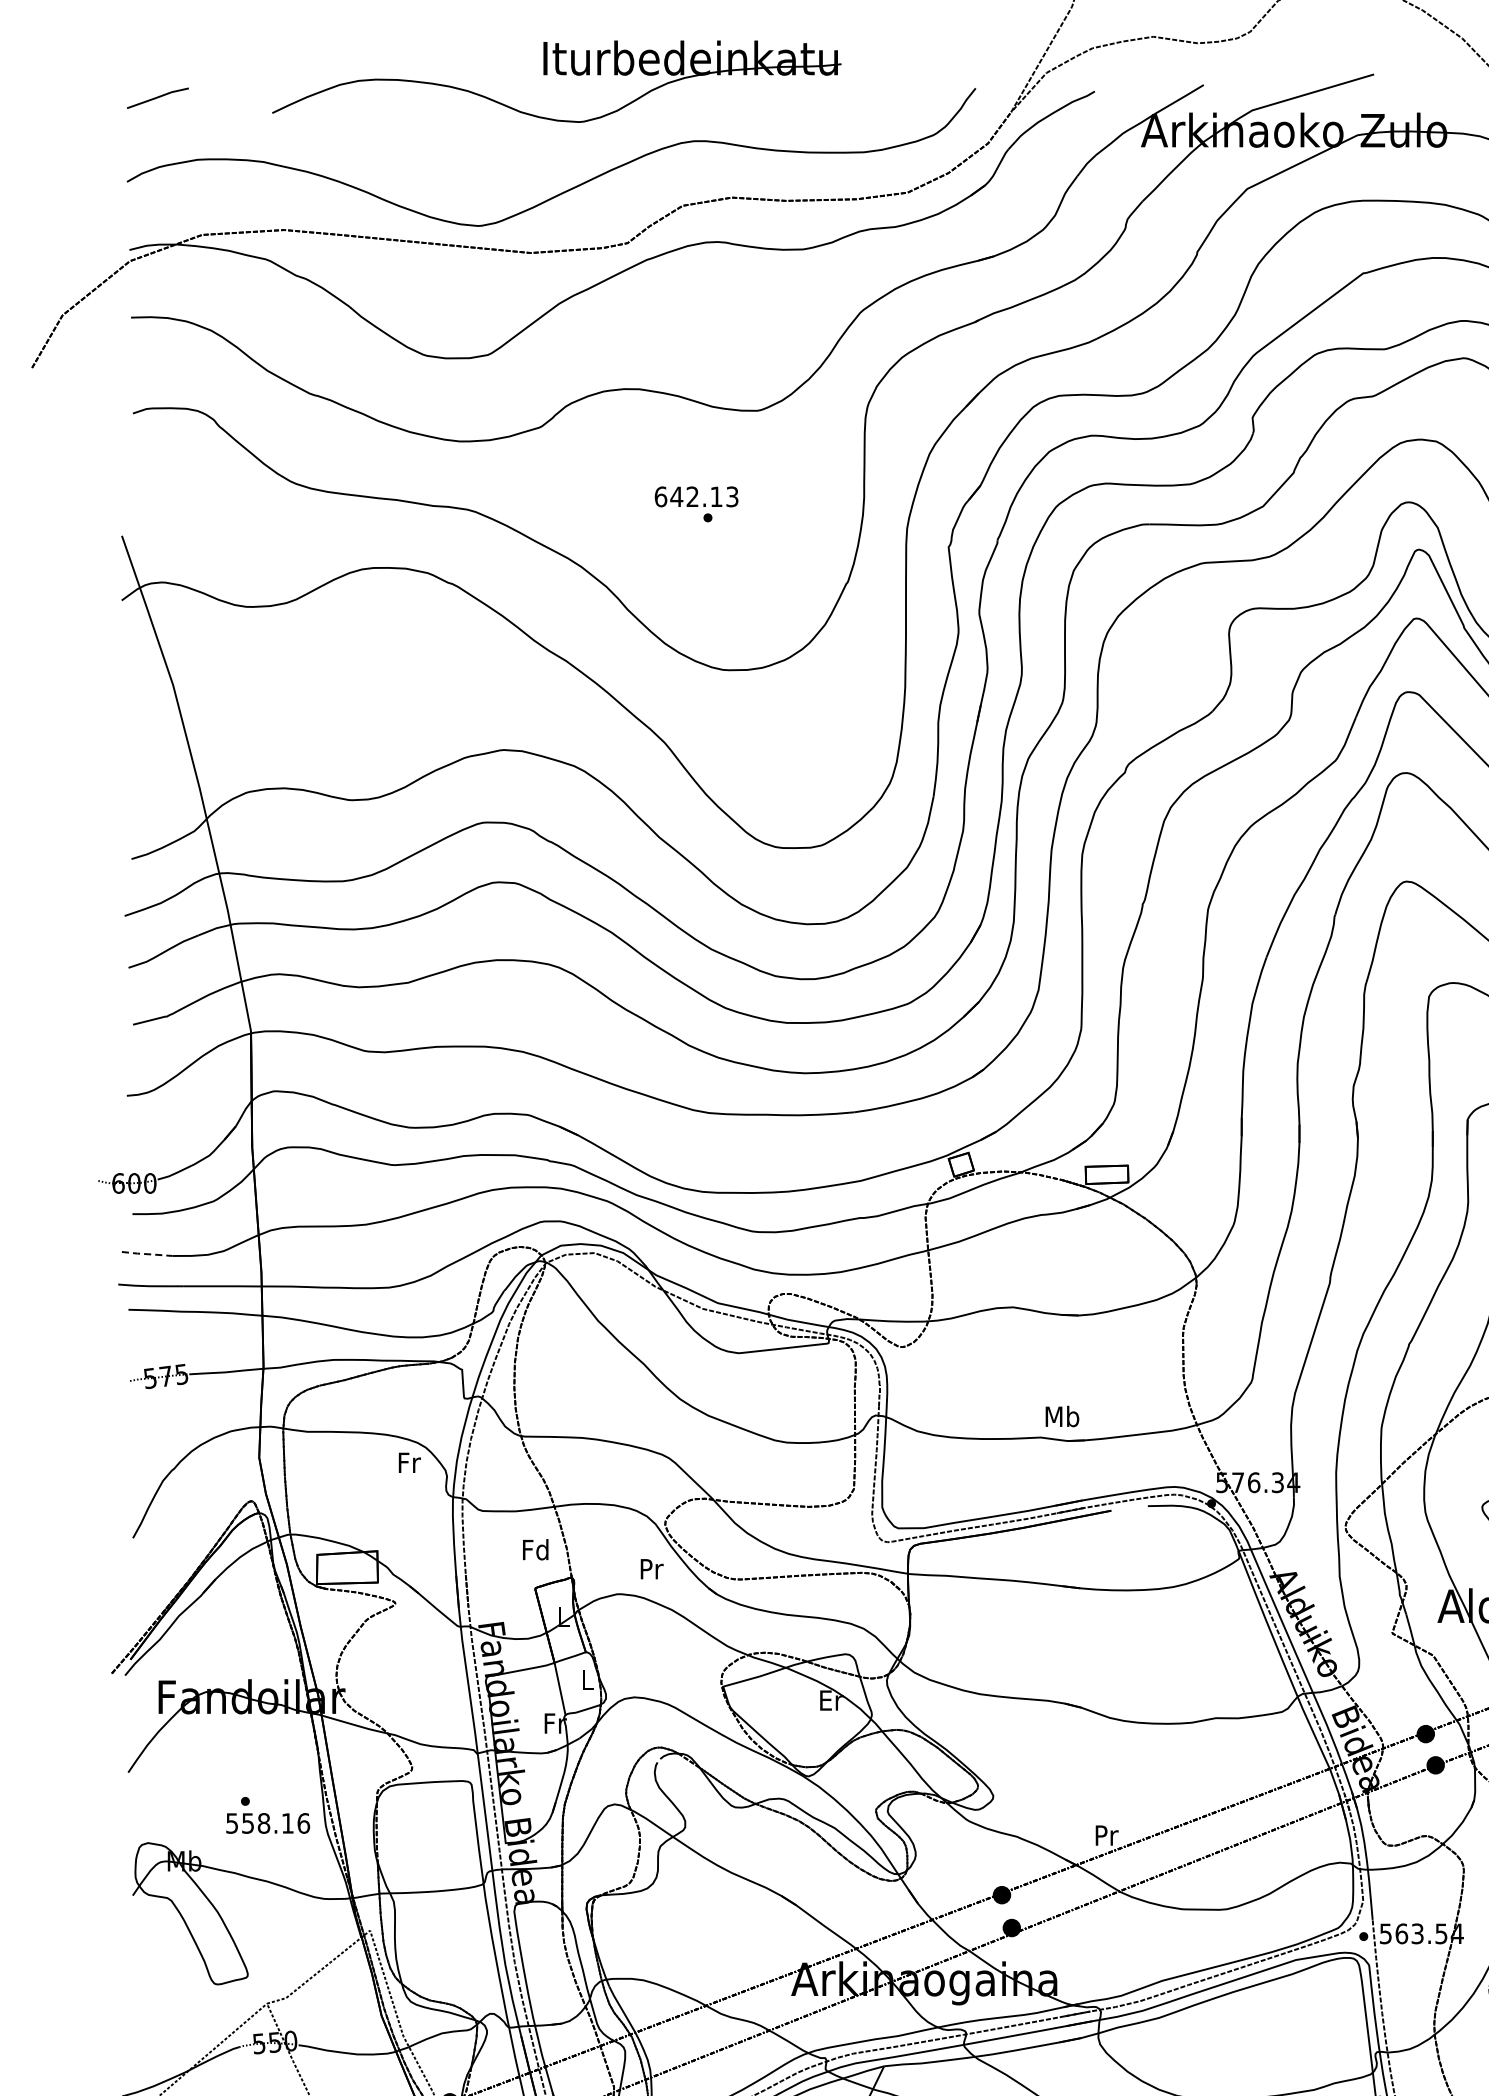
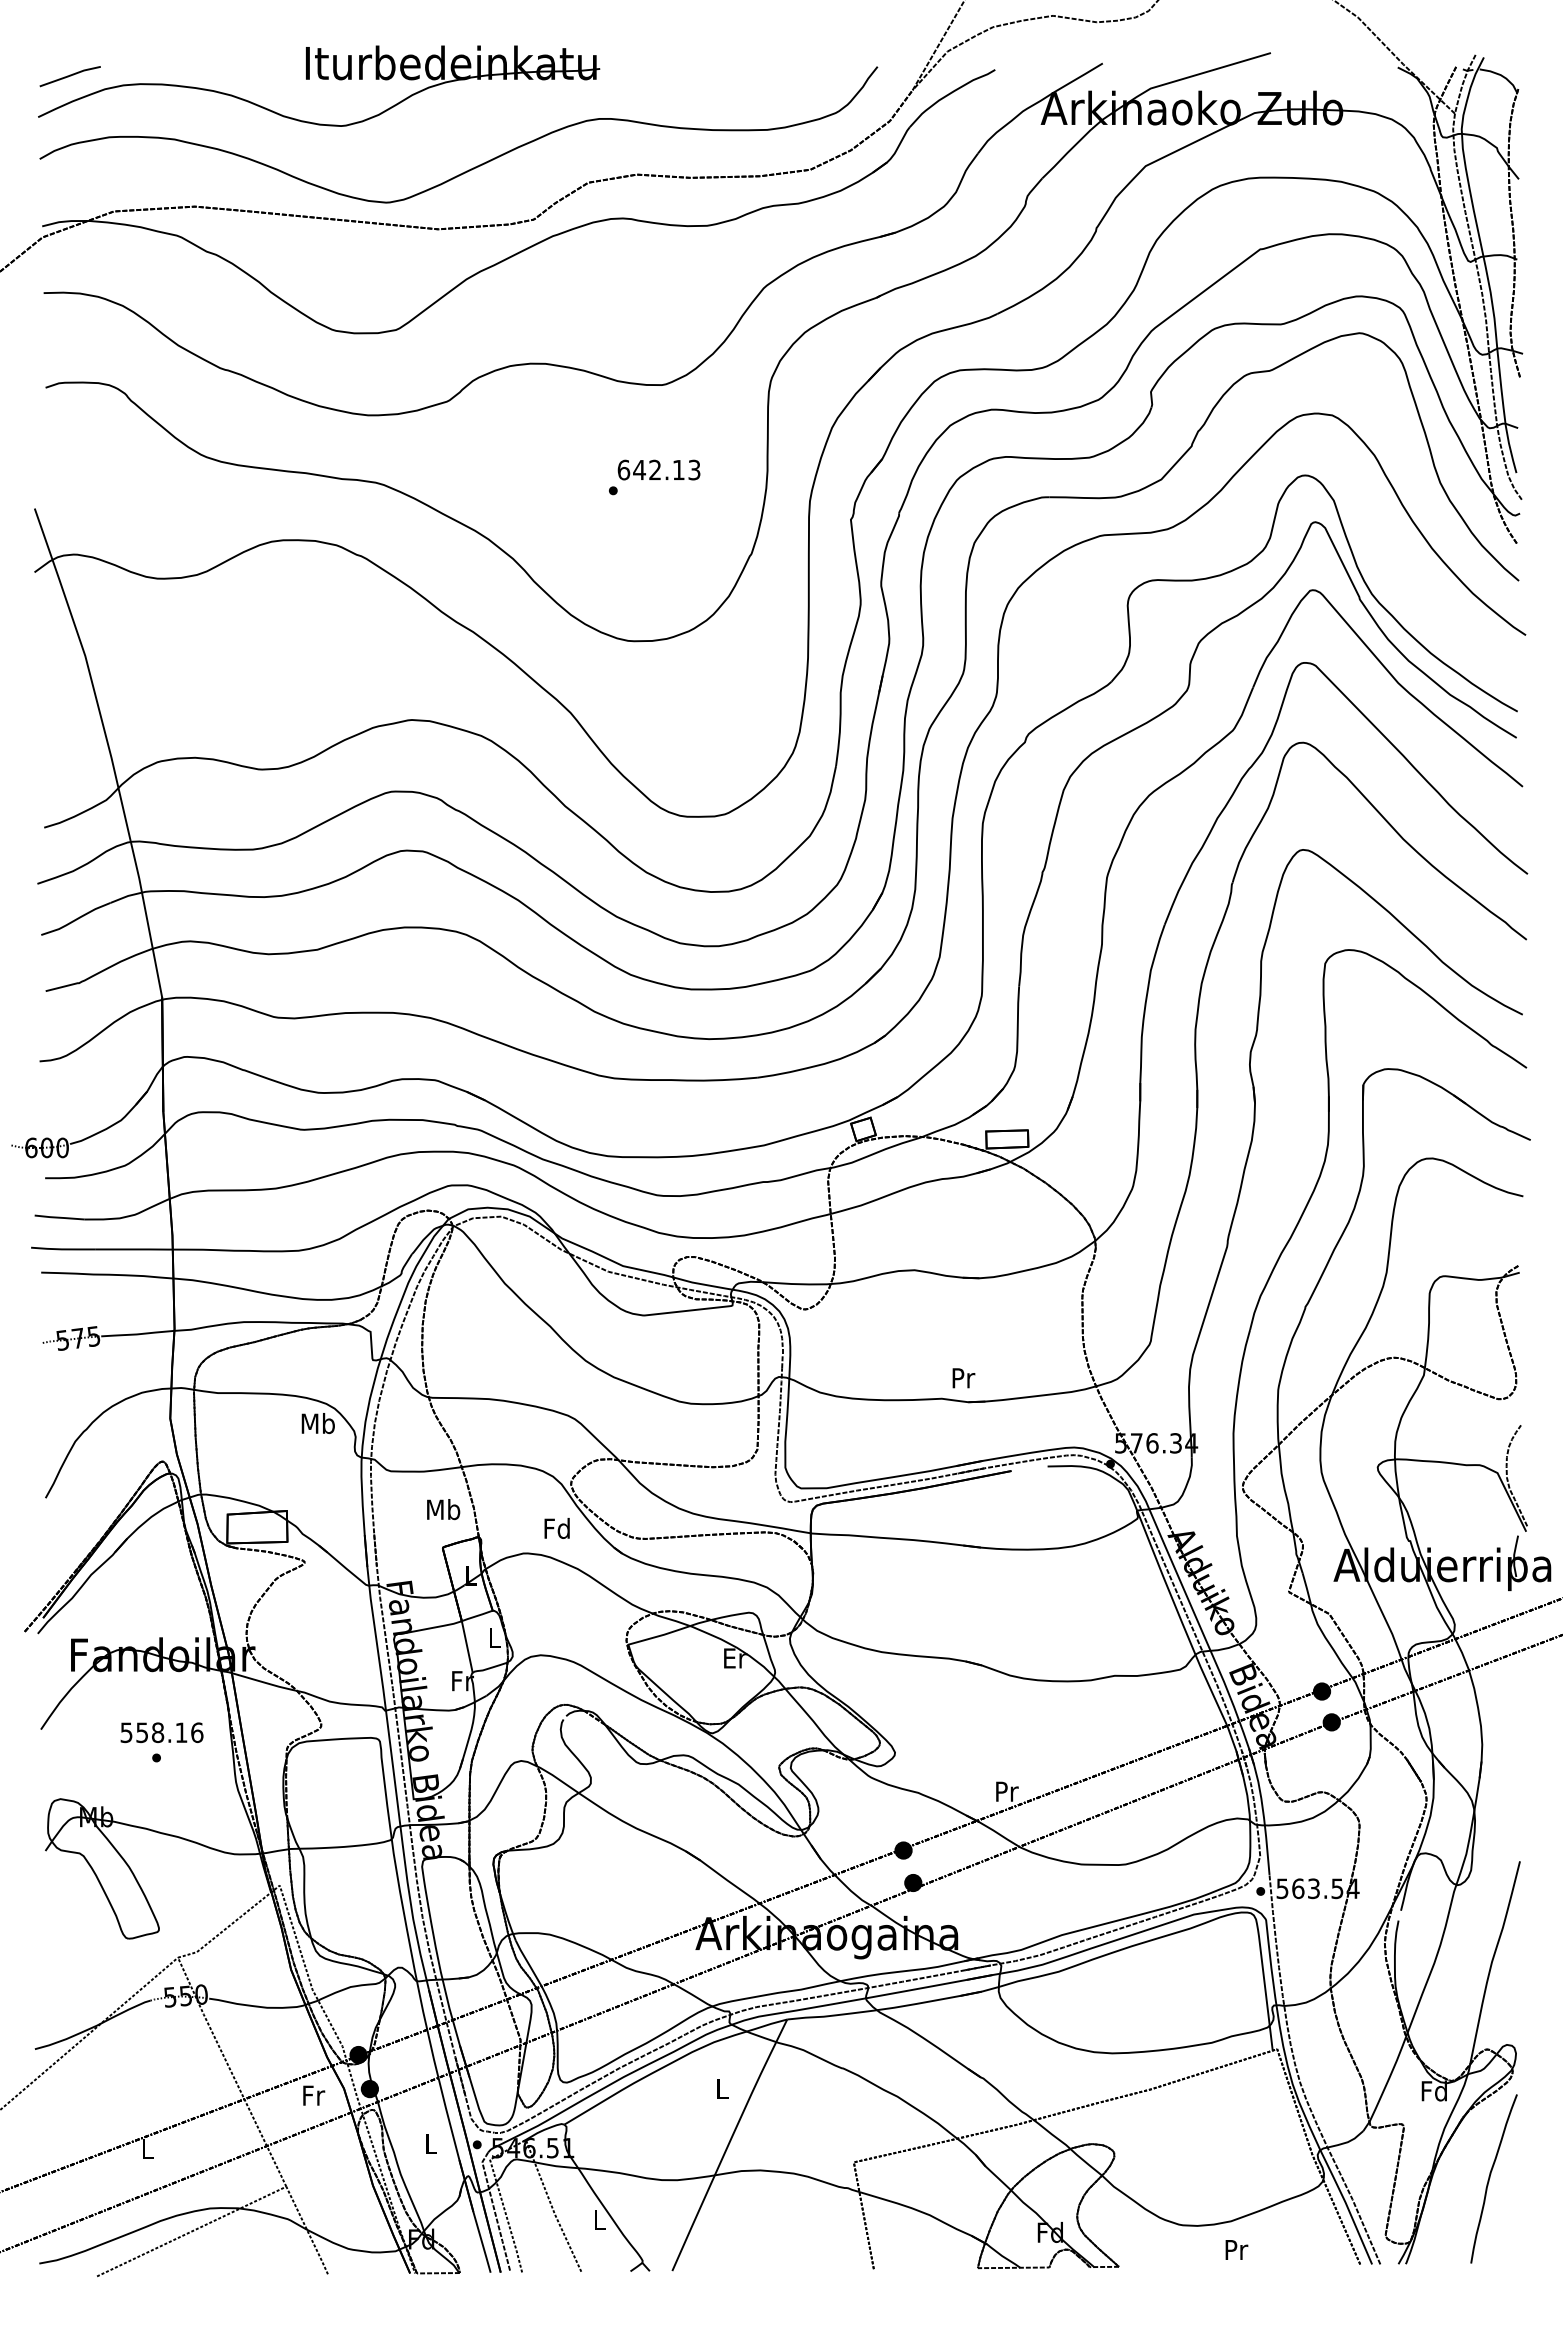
part: (559, 74) -> (321, 79), moved
text: (696, 496) -> (658, 469), moved
line: (147, 1253) -> (59, 1217), dashed -> solid
text: (1061, 1416) -> (962, 1377), Mb -> Pr
text: (408, 1462) -> (317, 1423), Fr -> Mb
text: (535, 1549) -> (443, 1509), Fd -> Mb
text: (650, 1567) -> (556, 1527), Pr -> Fd
text: (267, 1823) -> (161, 1732), moved

